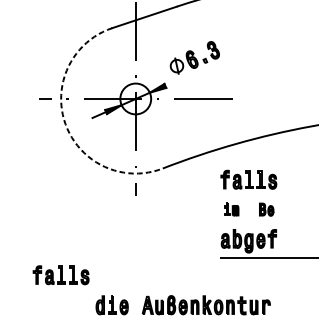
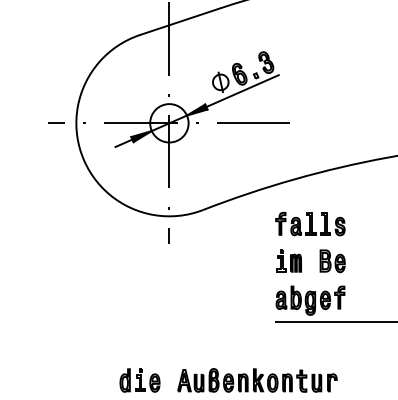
line: (194, 73) -> (242, 91), added
arc: (65, 124) -> (81, 154), dashed -> solid
part: (231, 209) -> (288, 260), size x1.43
part: (266, 209) -> (332, 261), size x1.43
part: (61, 274) -> (76, 342), removed

